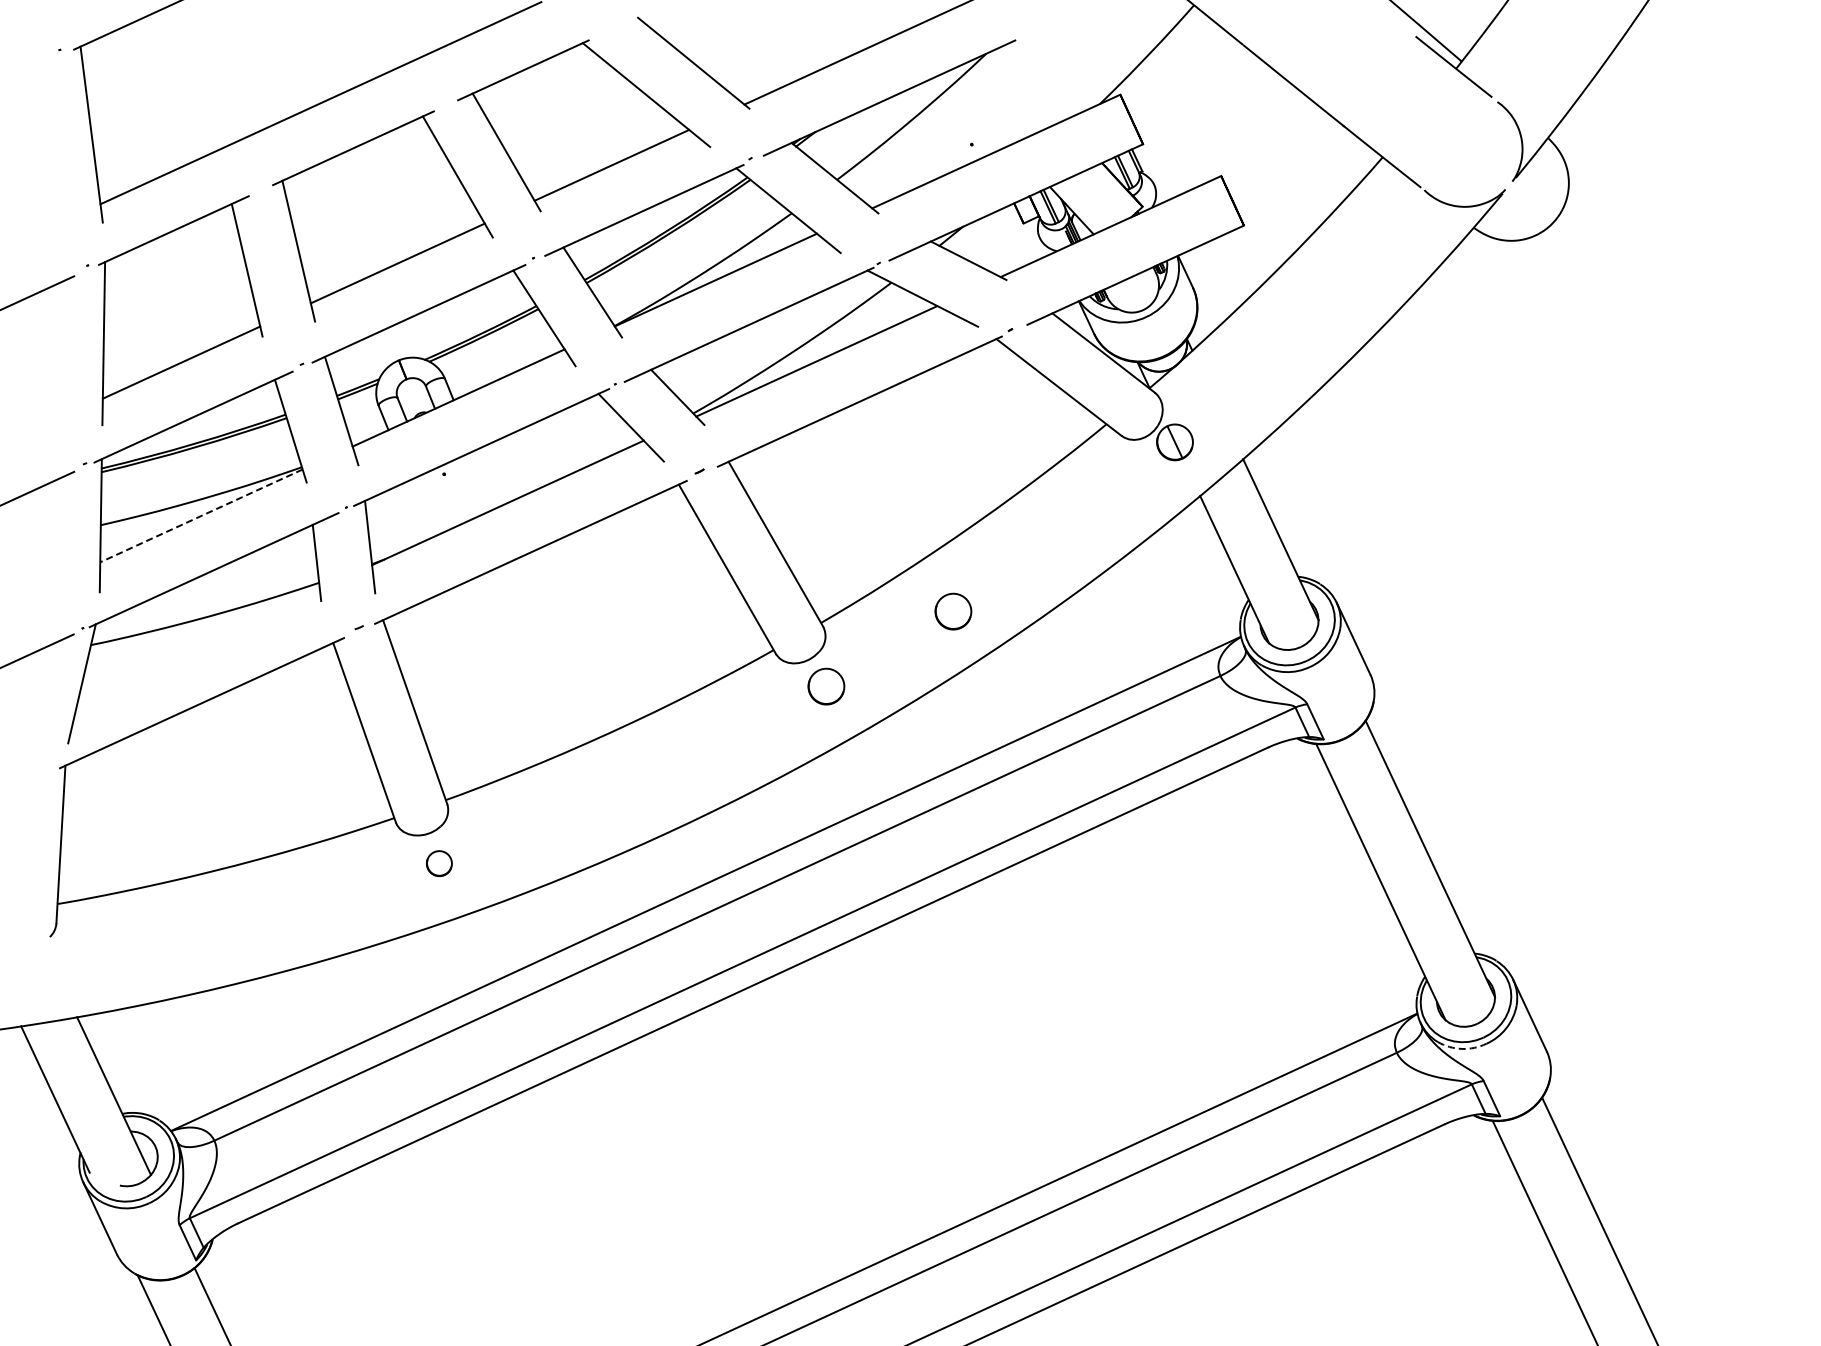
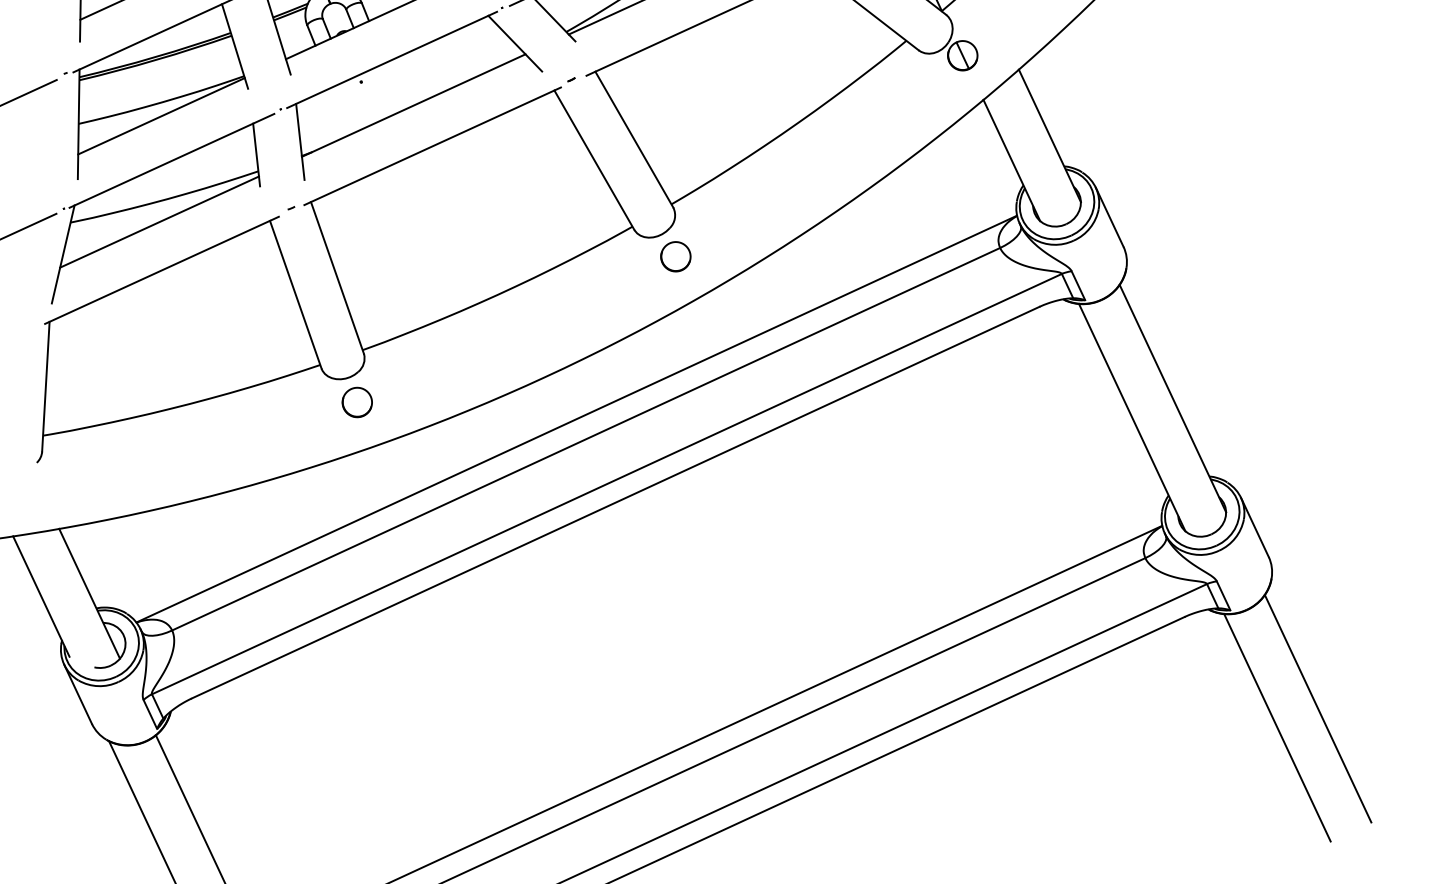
line: (201, 516) -> (161, 116), dashed -> solid
part: (953, 611) -> (780, 194), removed
line: (198, 644) -> (159, 222), added
part: (439, 863) -> (357, 402), size x1.43
arc: (1461, 1048) -> (1198, 554), dashed -> solid

